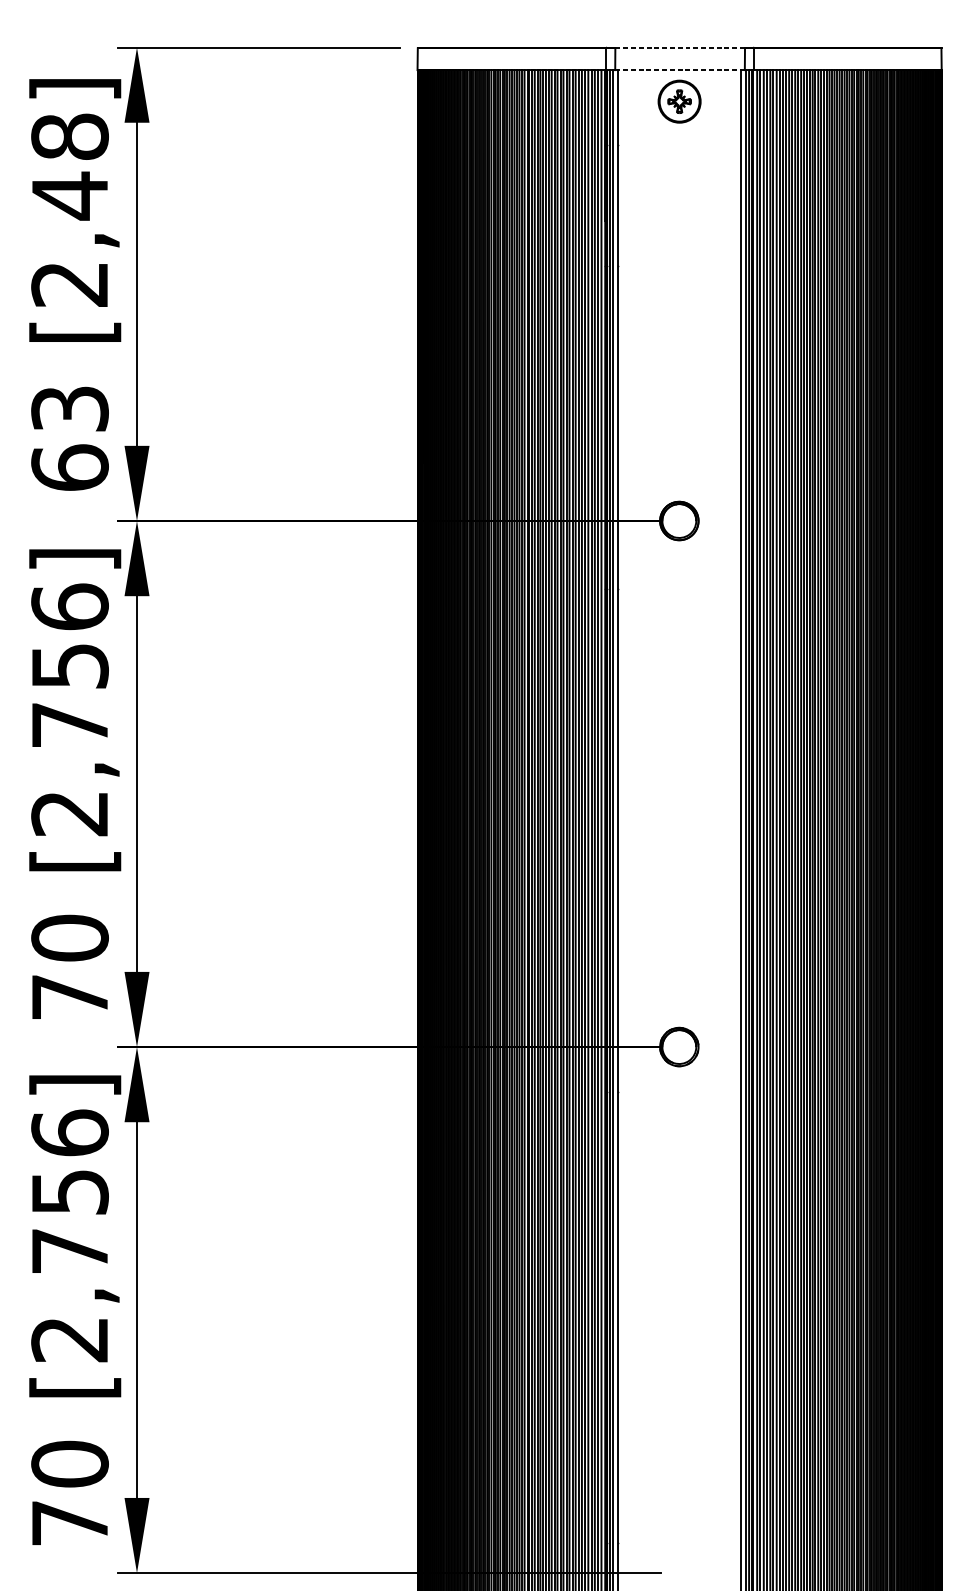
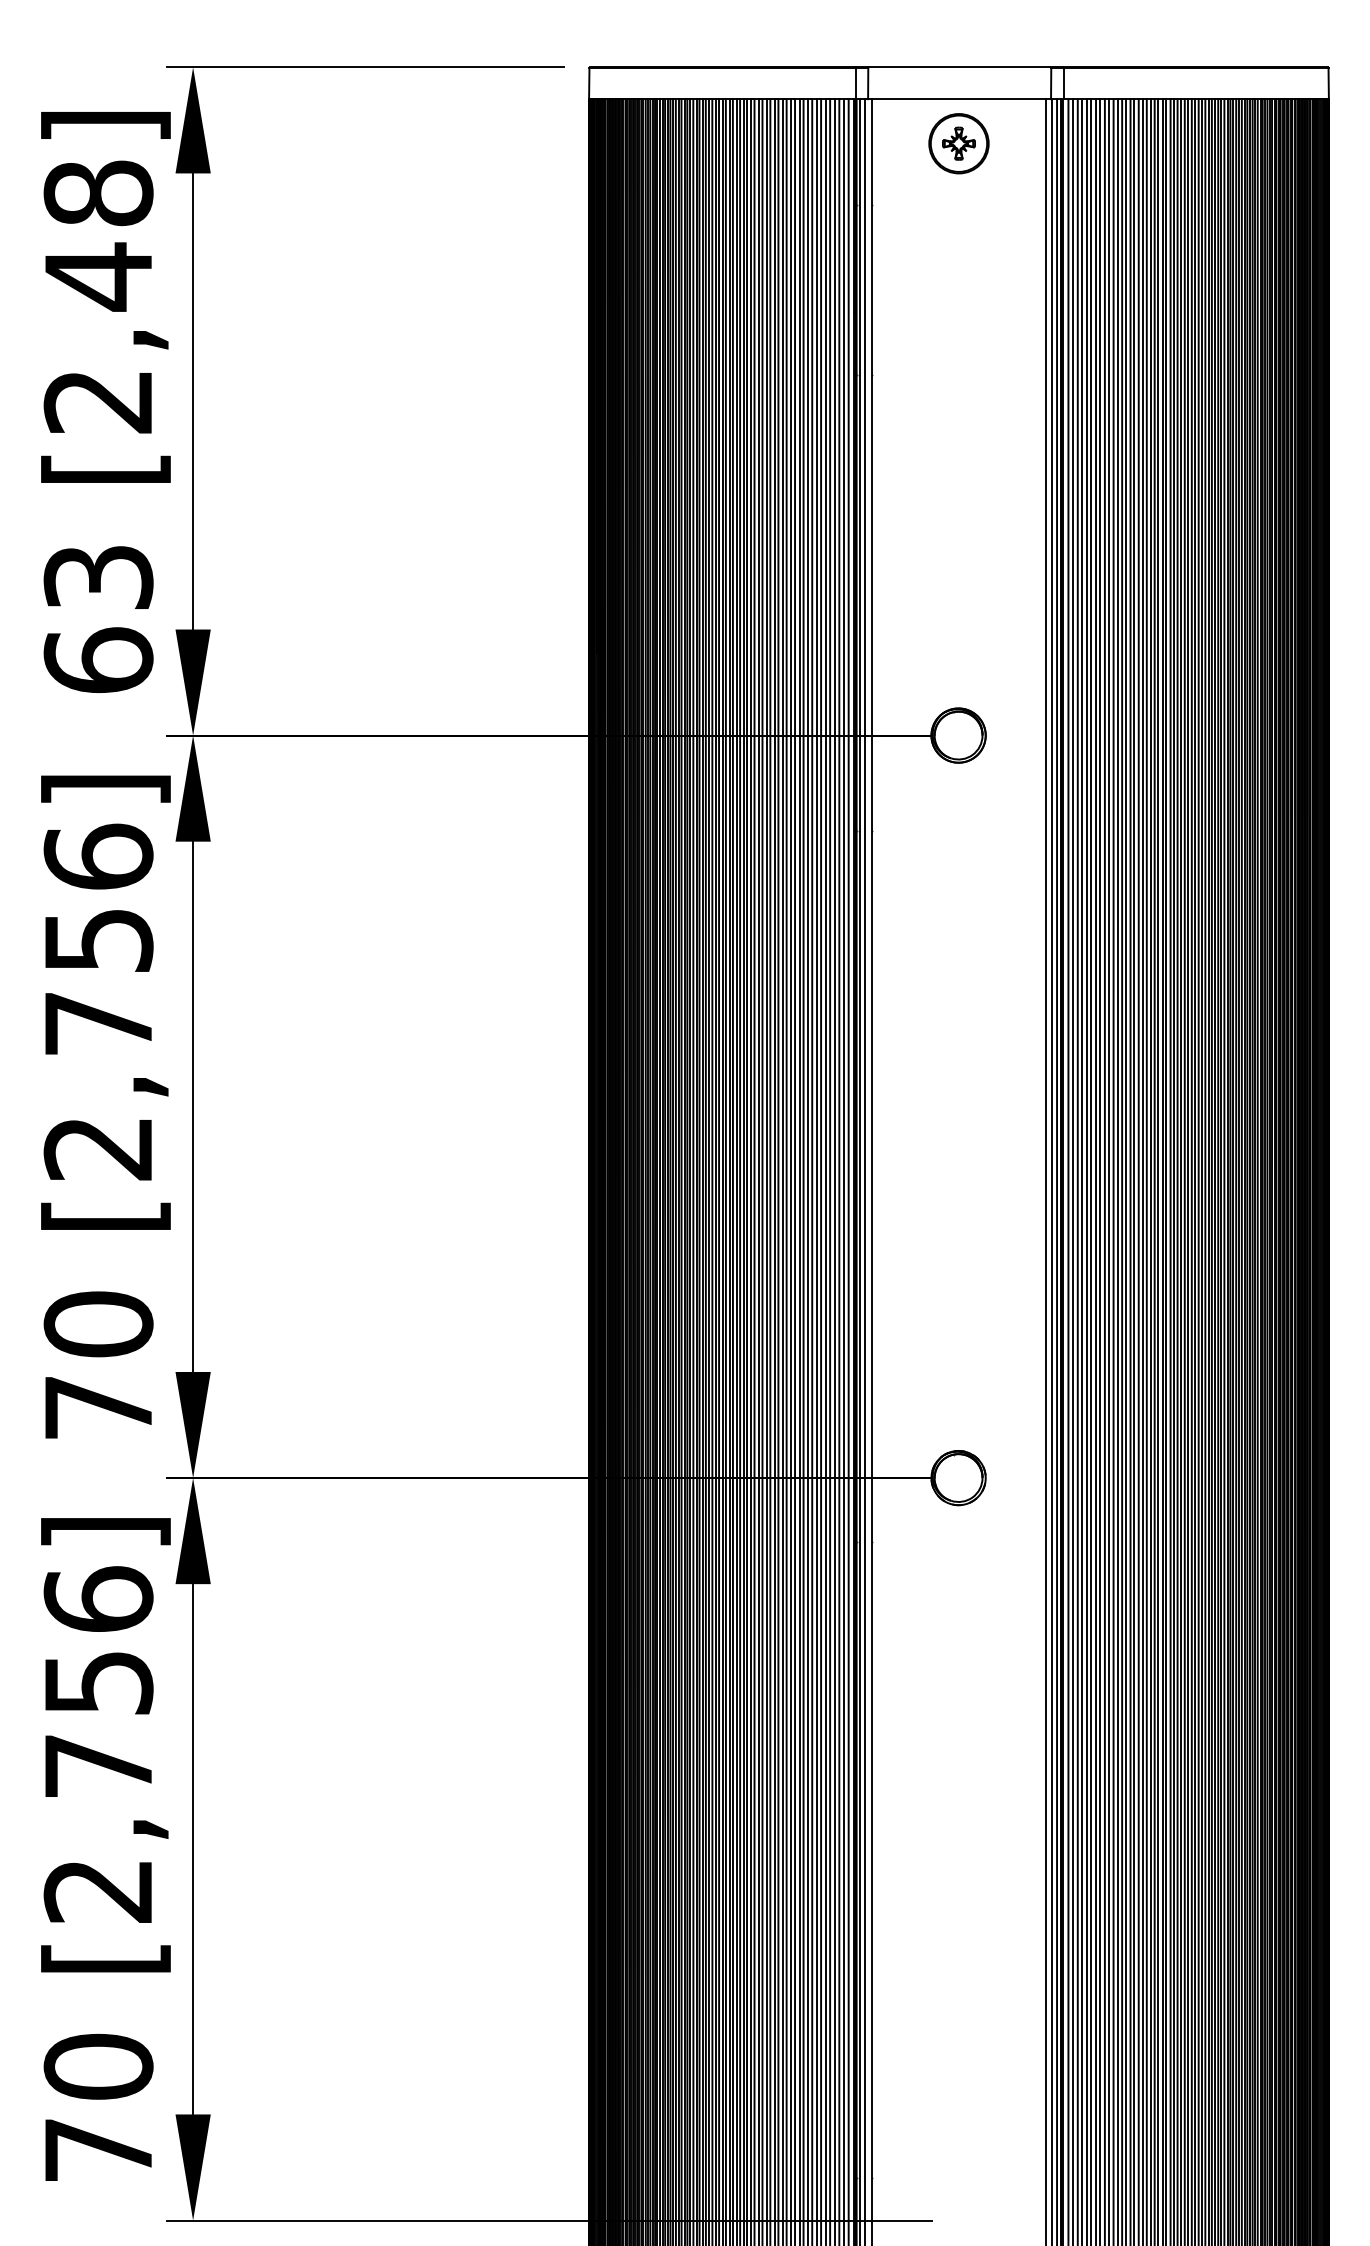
line: (680, 47) -> (960, 67), dashed -> solid
line: (680, 70) -> (960, 99), dashed -> solid

